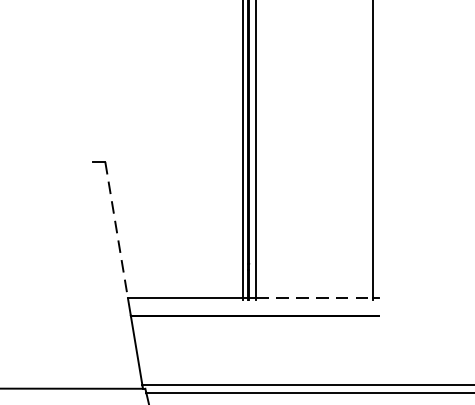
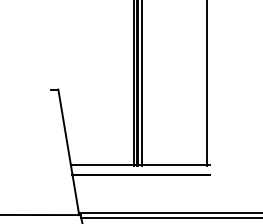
line: (116, 230) -> (64, 127), dashed -> solid
line: (315, 299) -> (174, 165), dashed -> solid

